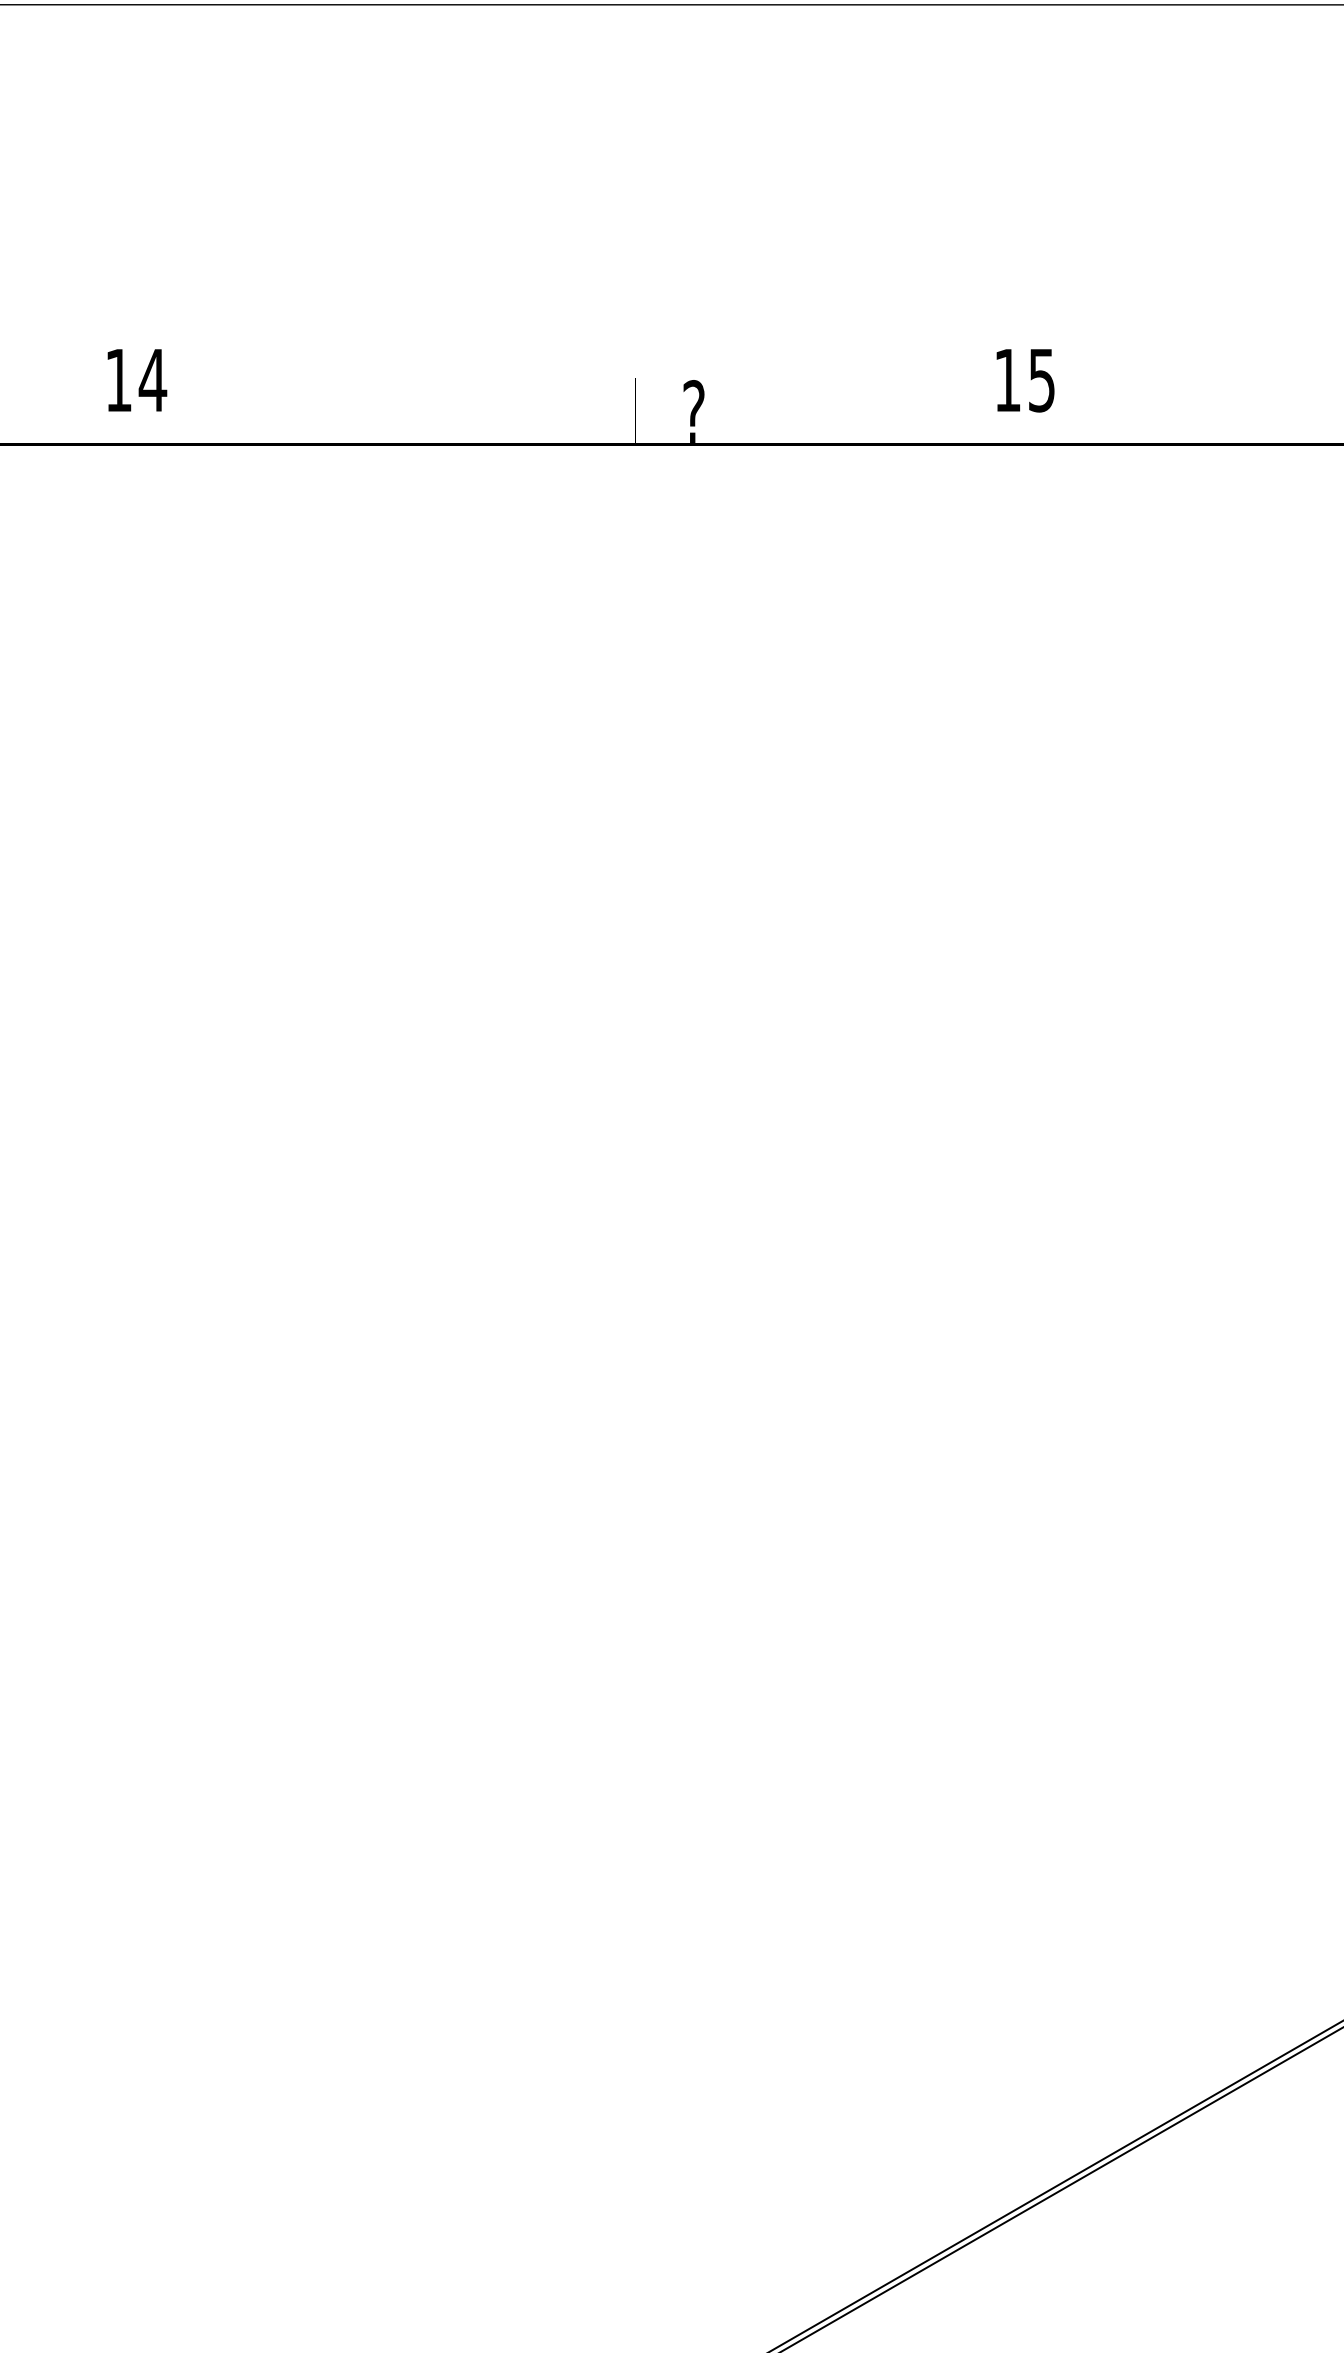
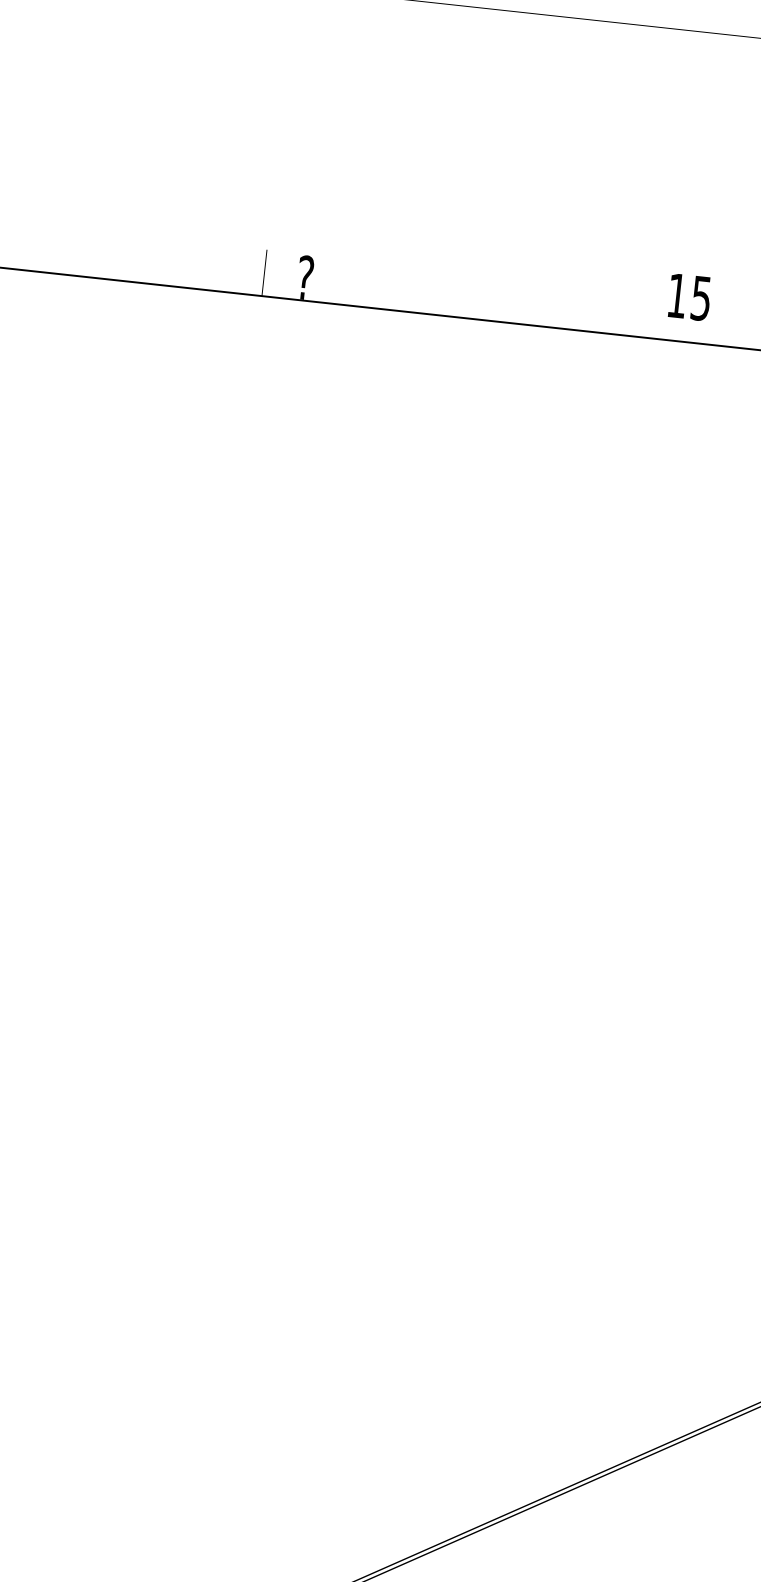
text: (1025, 380) -> (689, 297), moved

